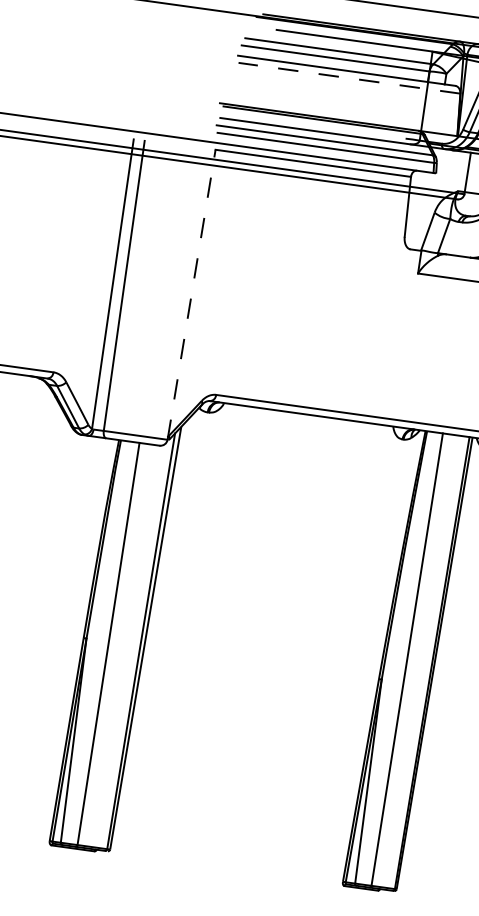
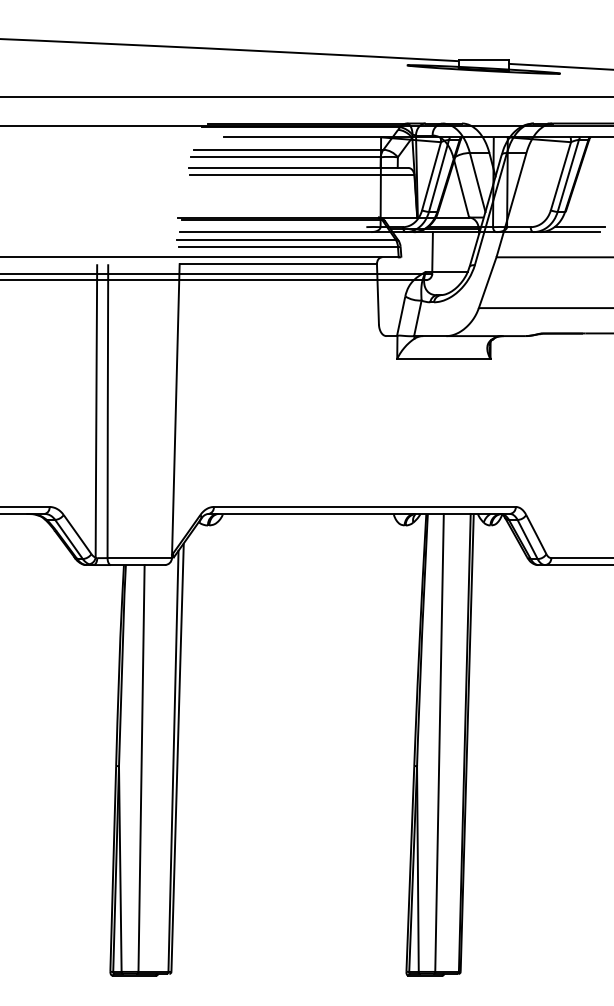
line: (349, 78) -> (302, 175), dashed -> solid
line: (191, 295) -> (175, 411), dashed -> solid

